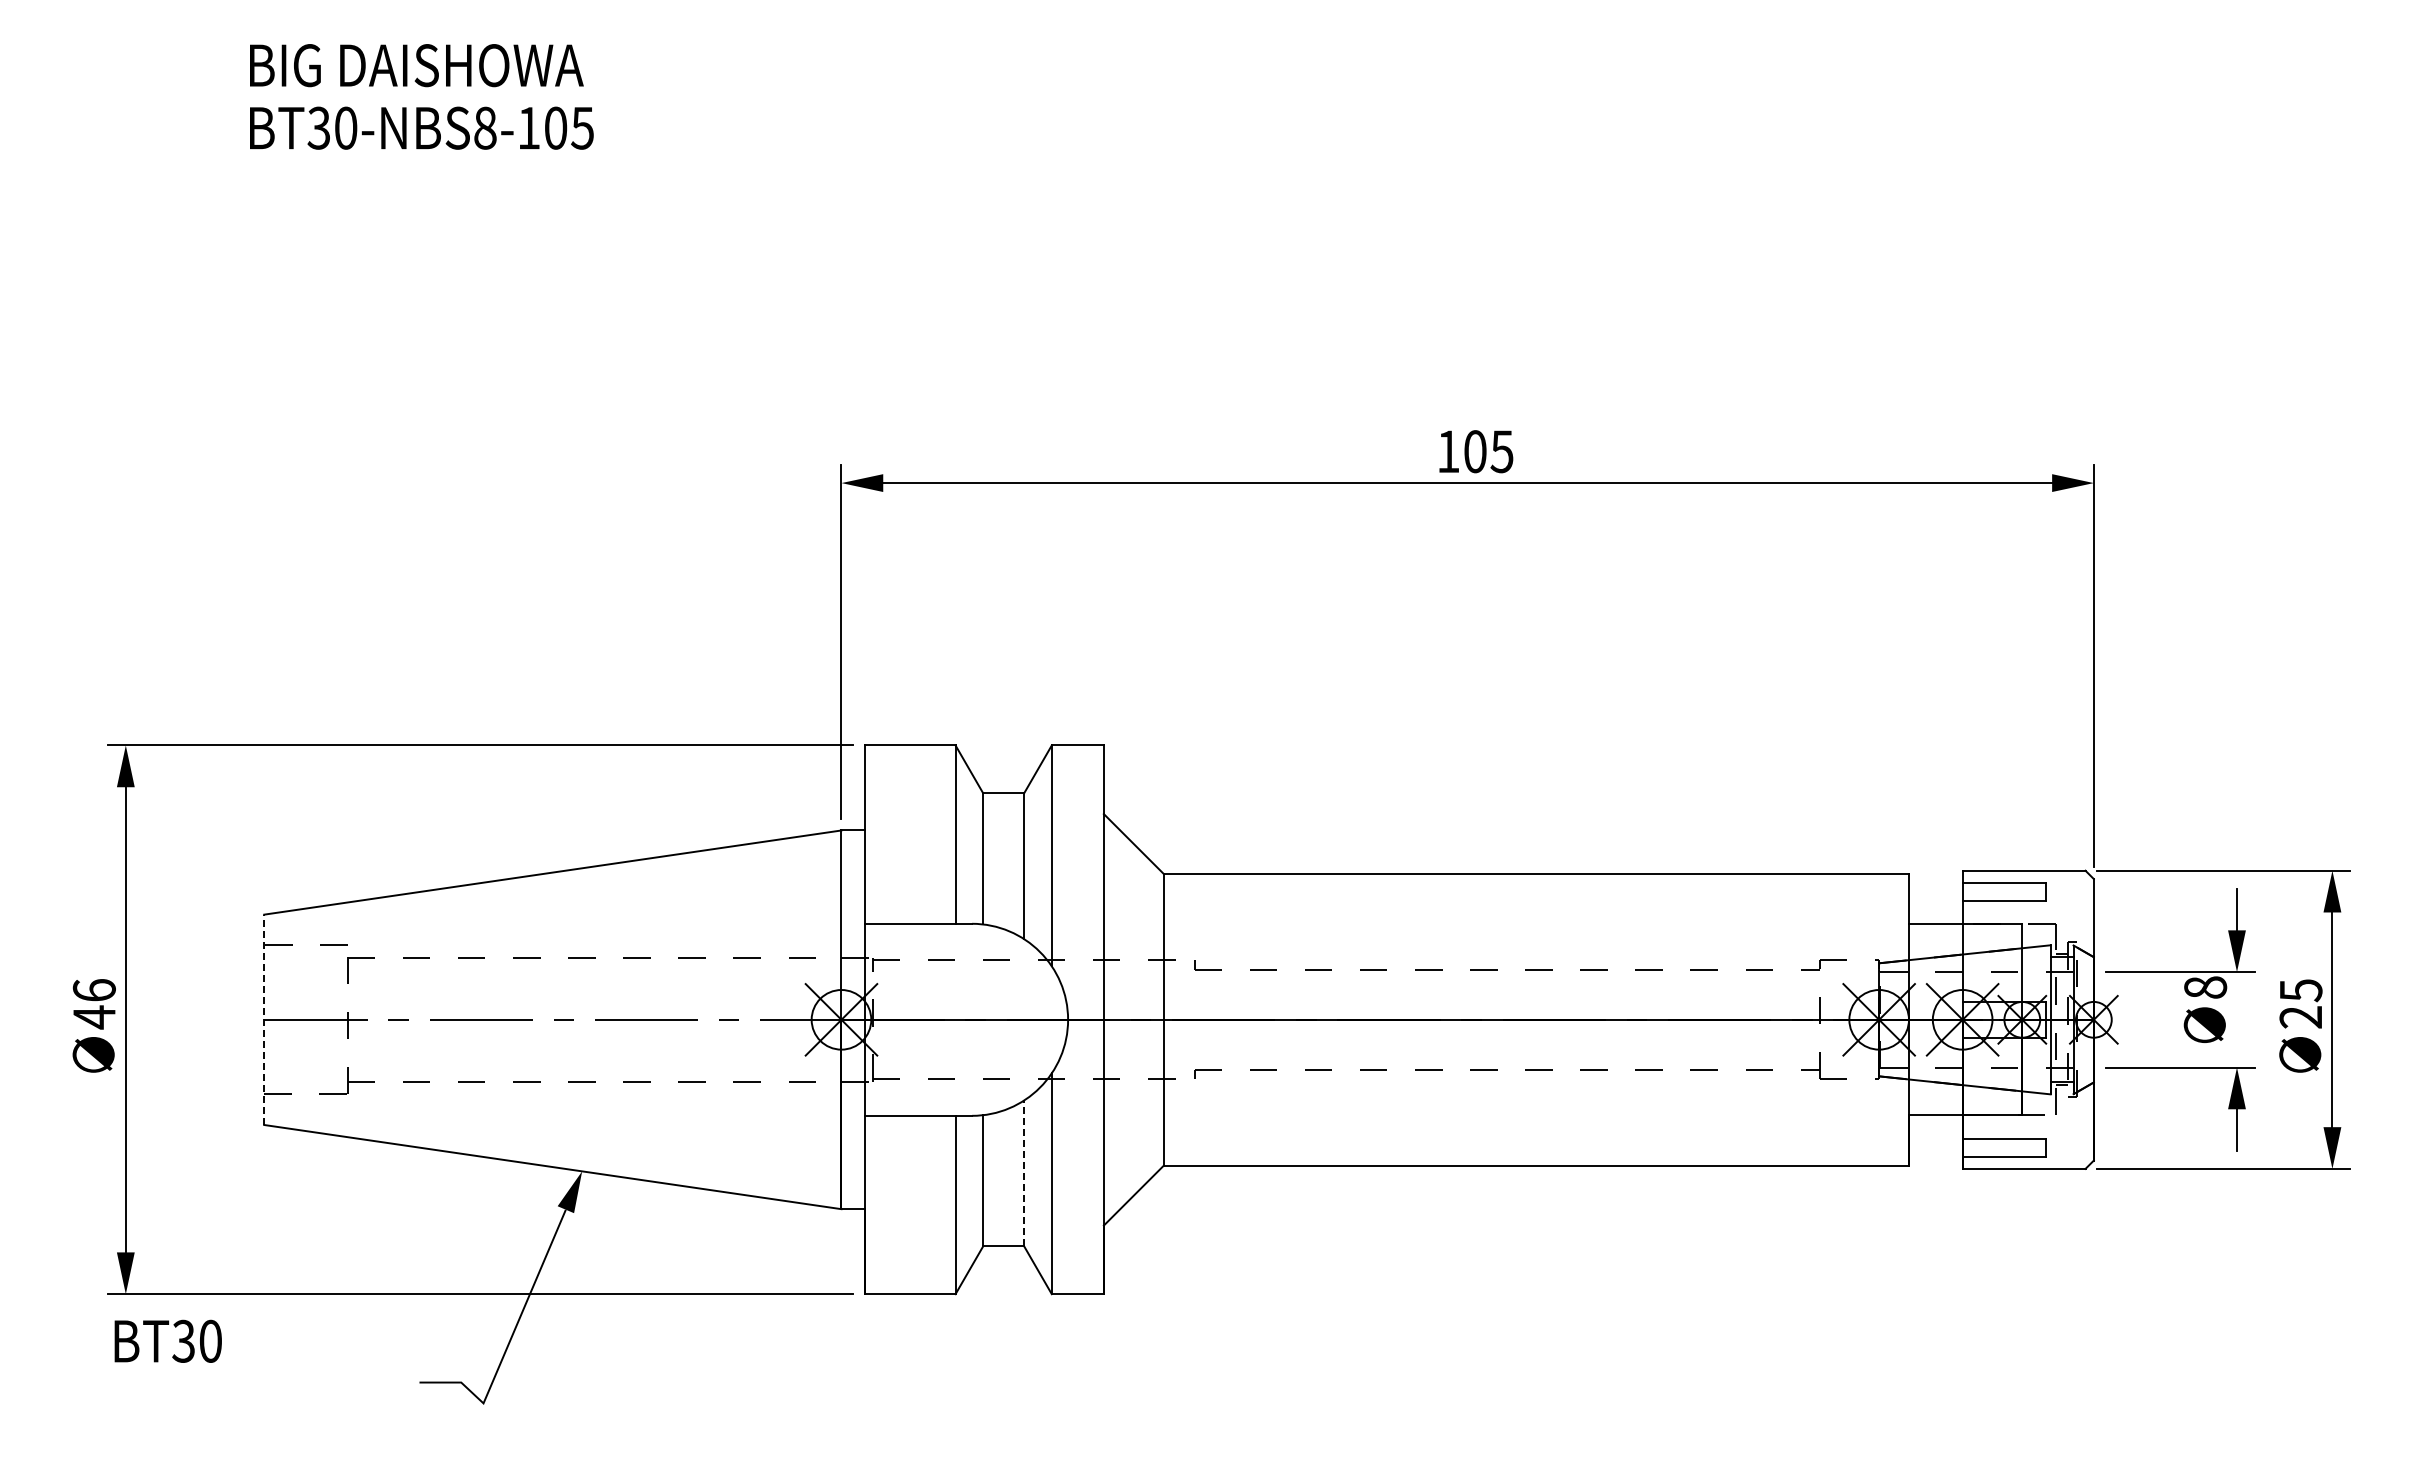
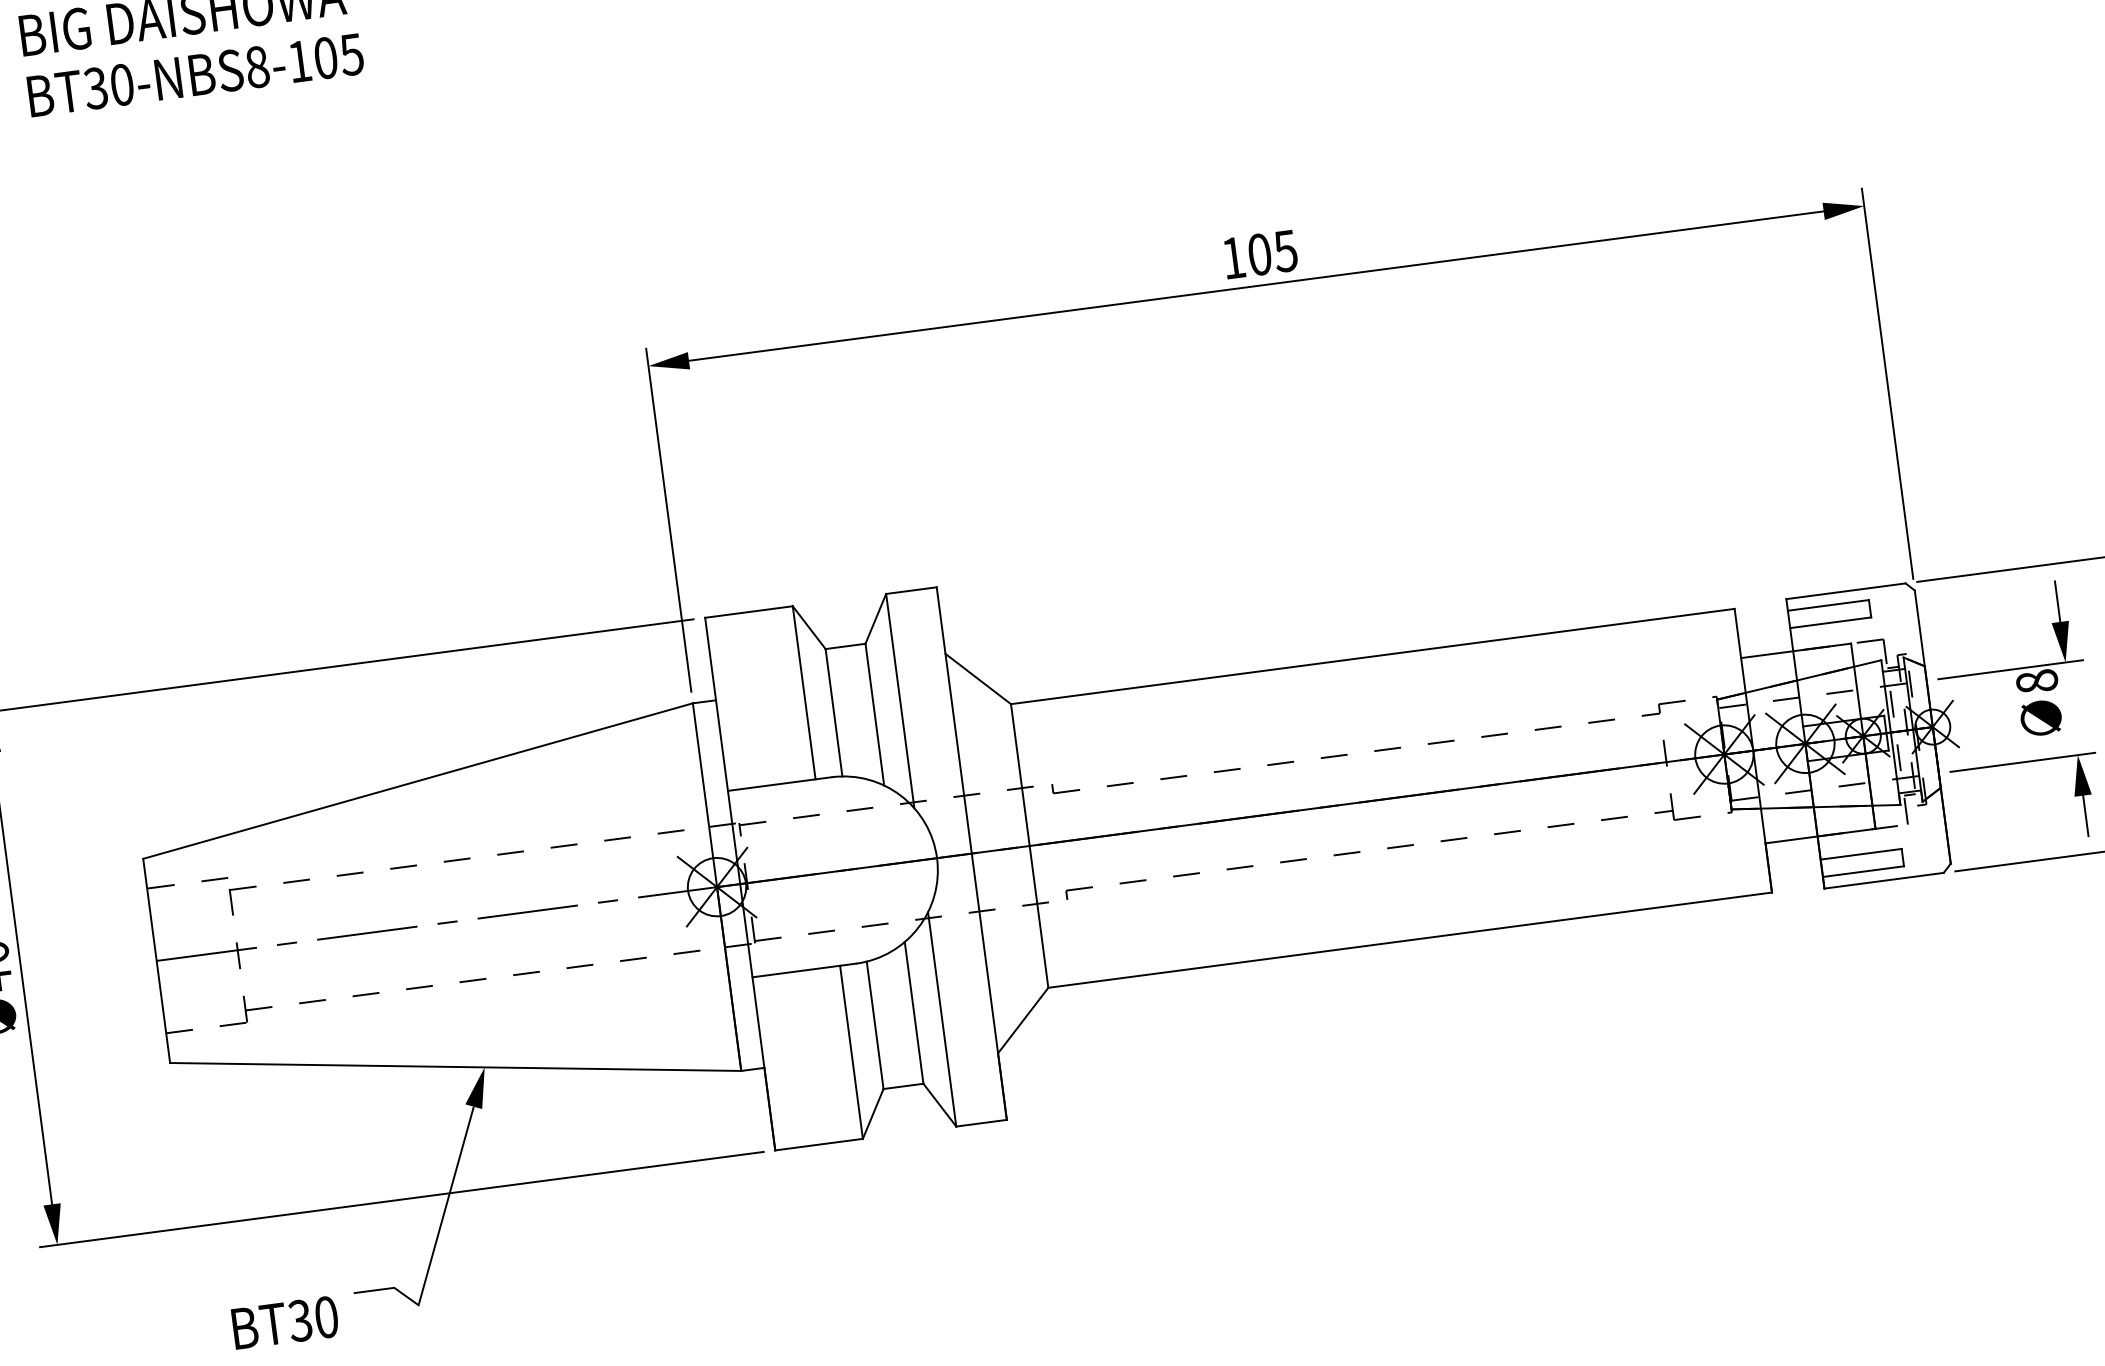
line: (264, 1019) -> (156, 960), dashed -> solid
line: (1024, 1172) -> (914, 1011), dashed -> solid
text: (167, 1340) -> (284, 1322), moved

